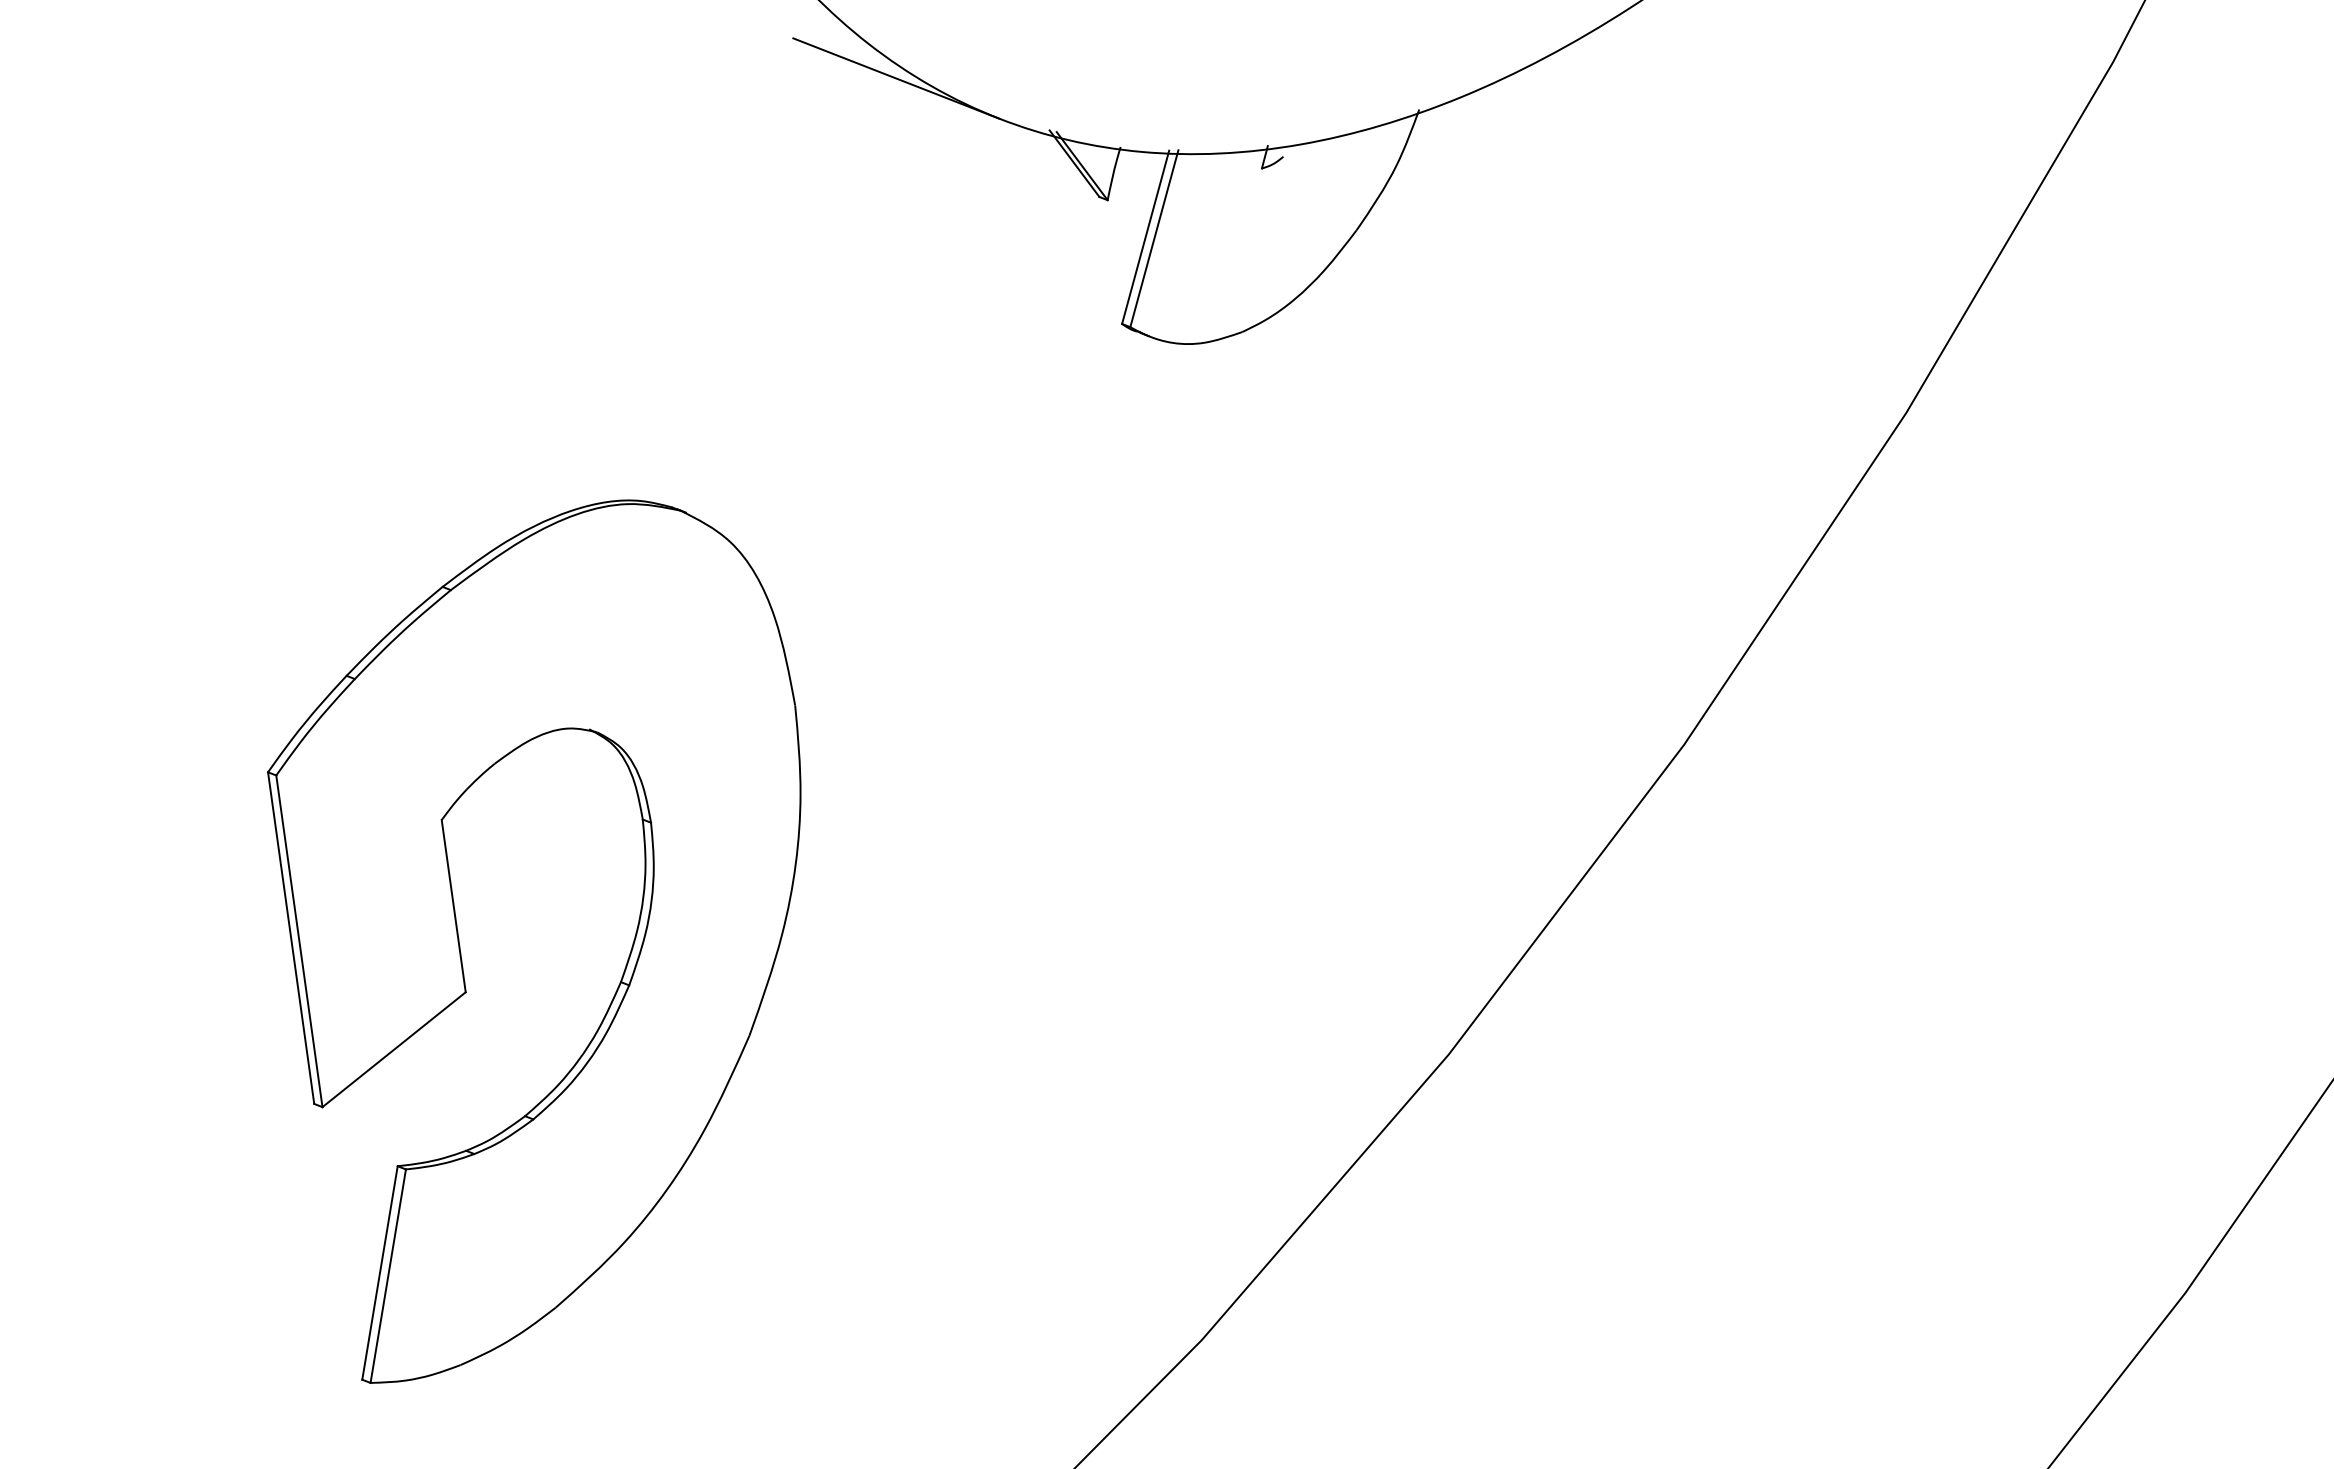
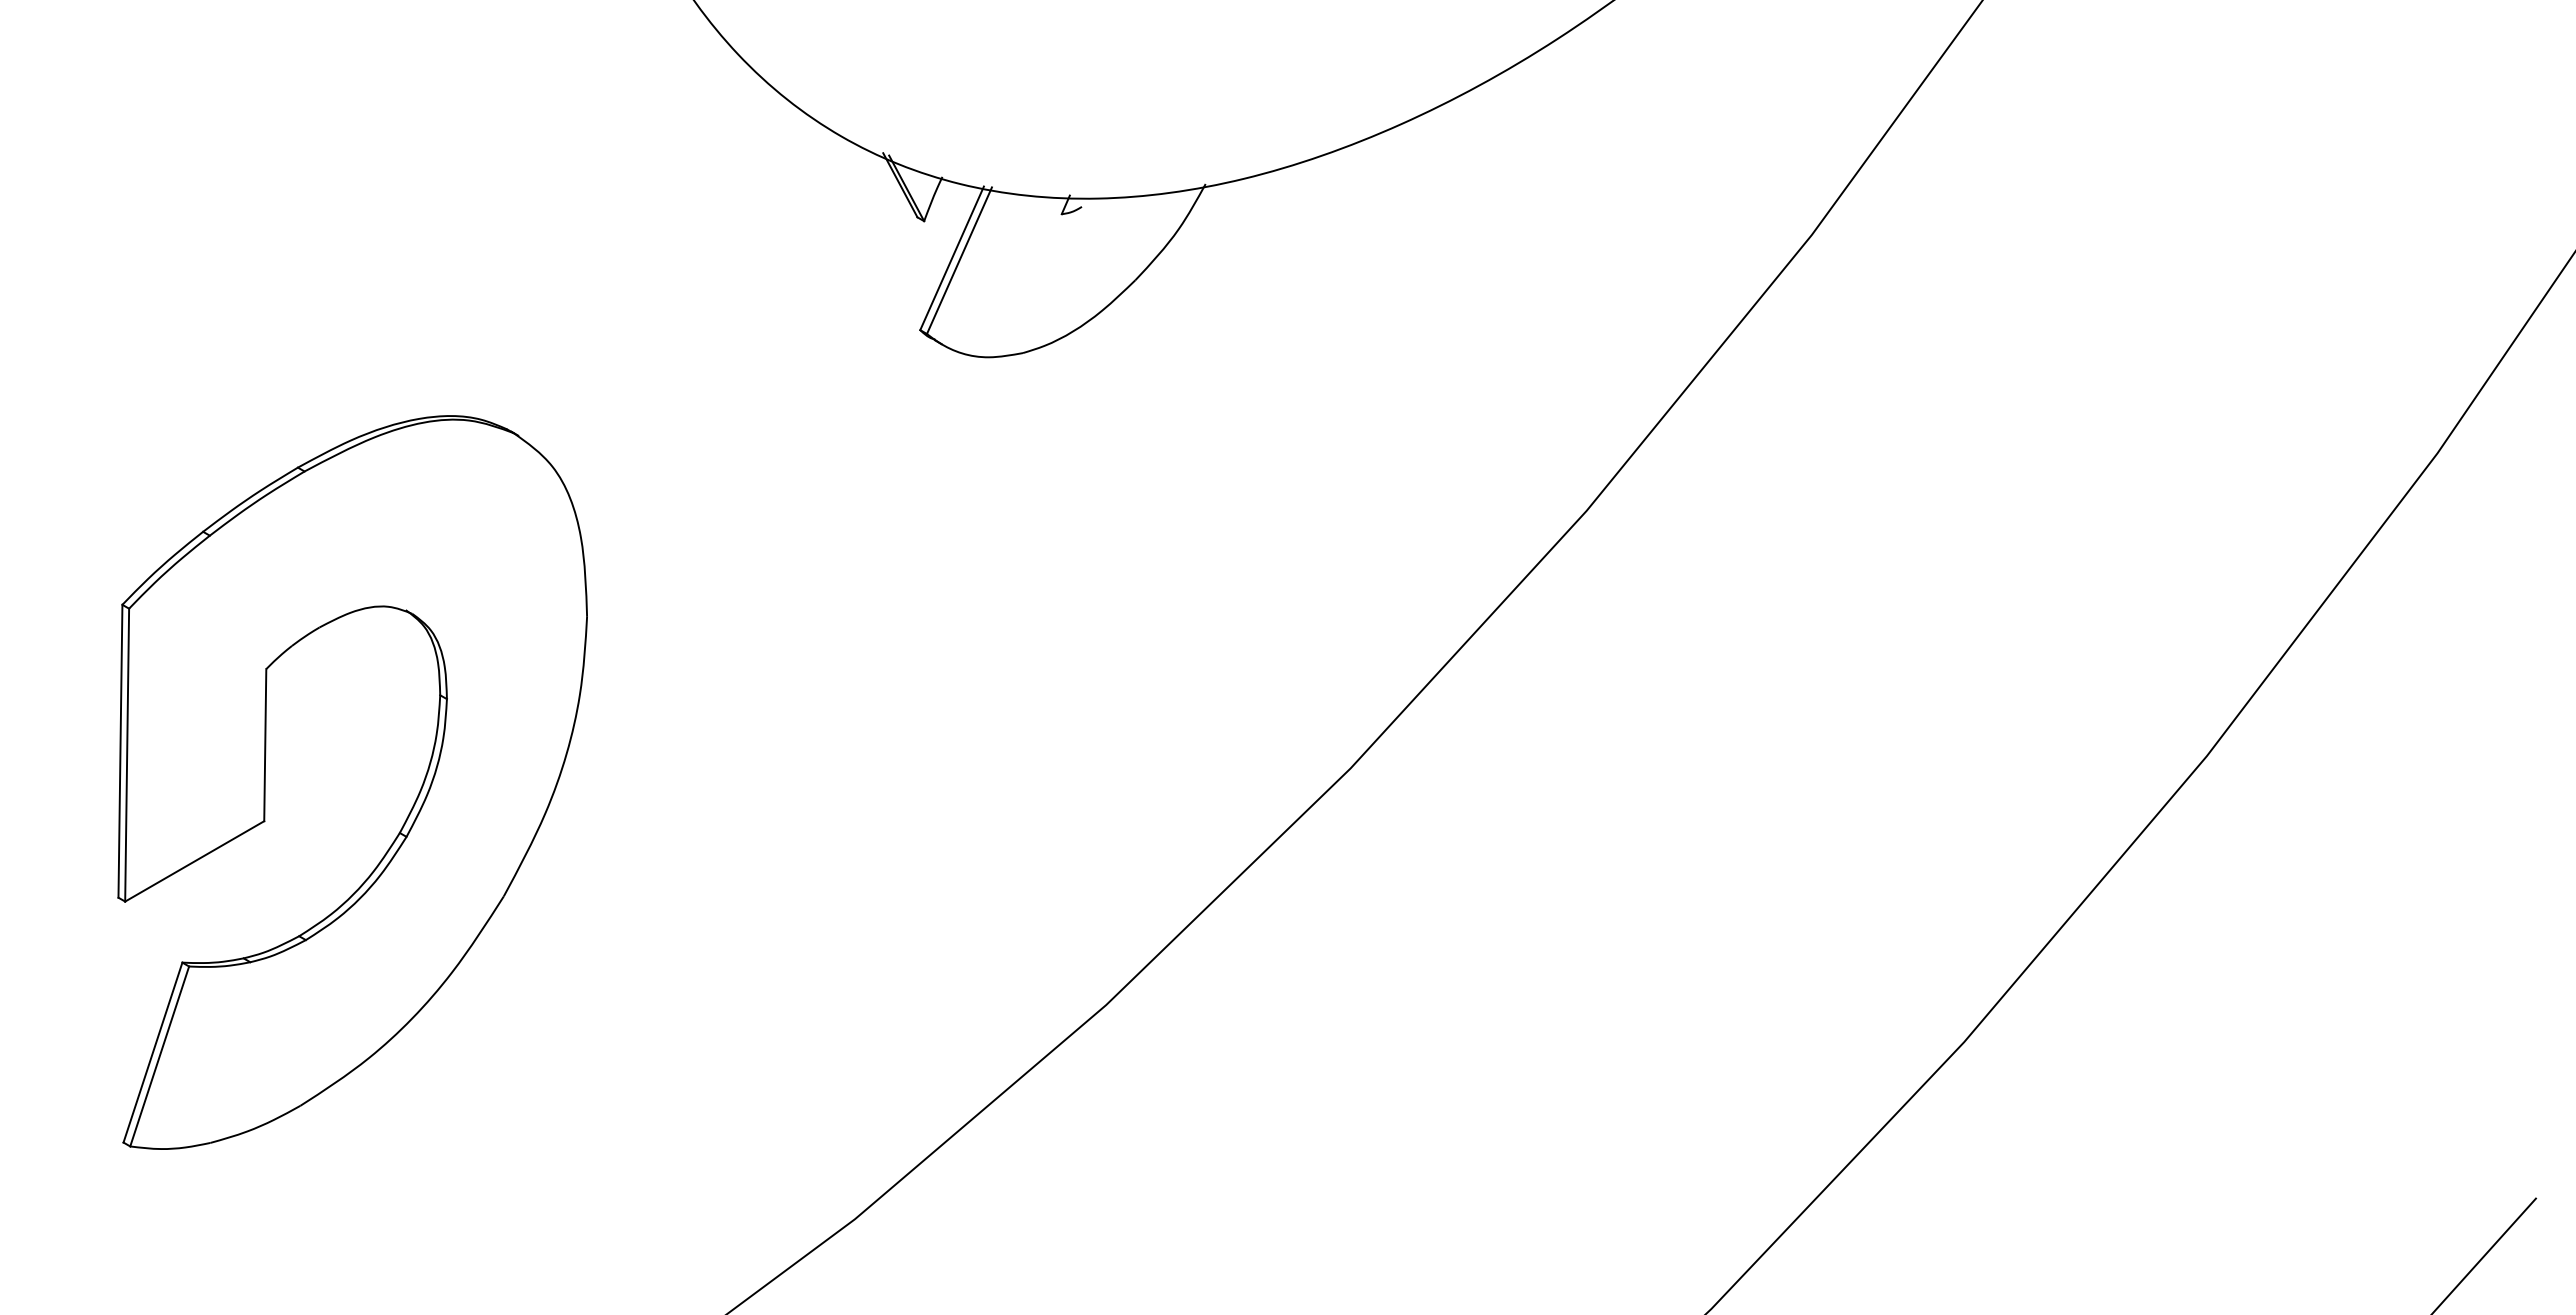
line: (896, 77) -> (757, 87), removed

